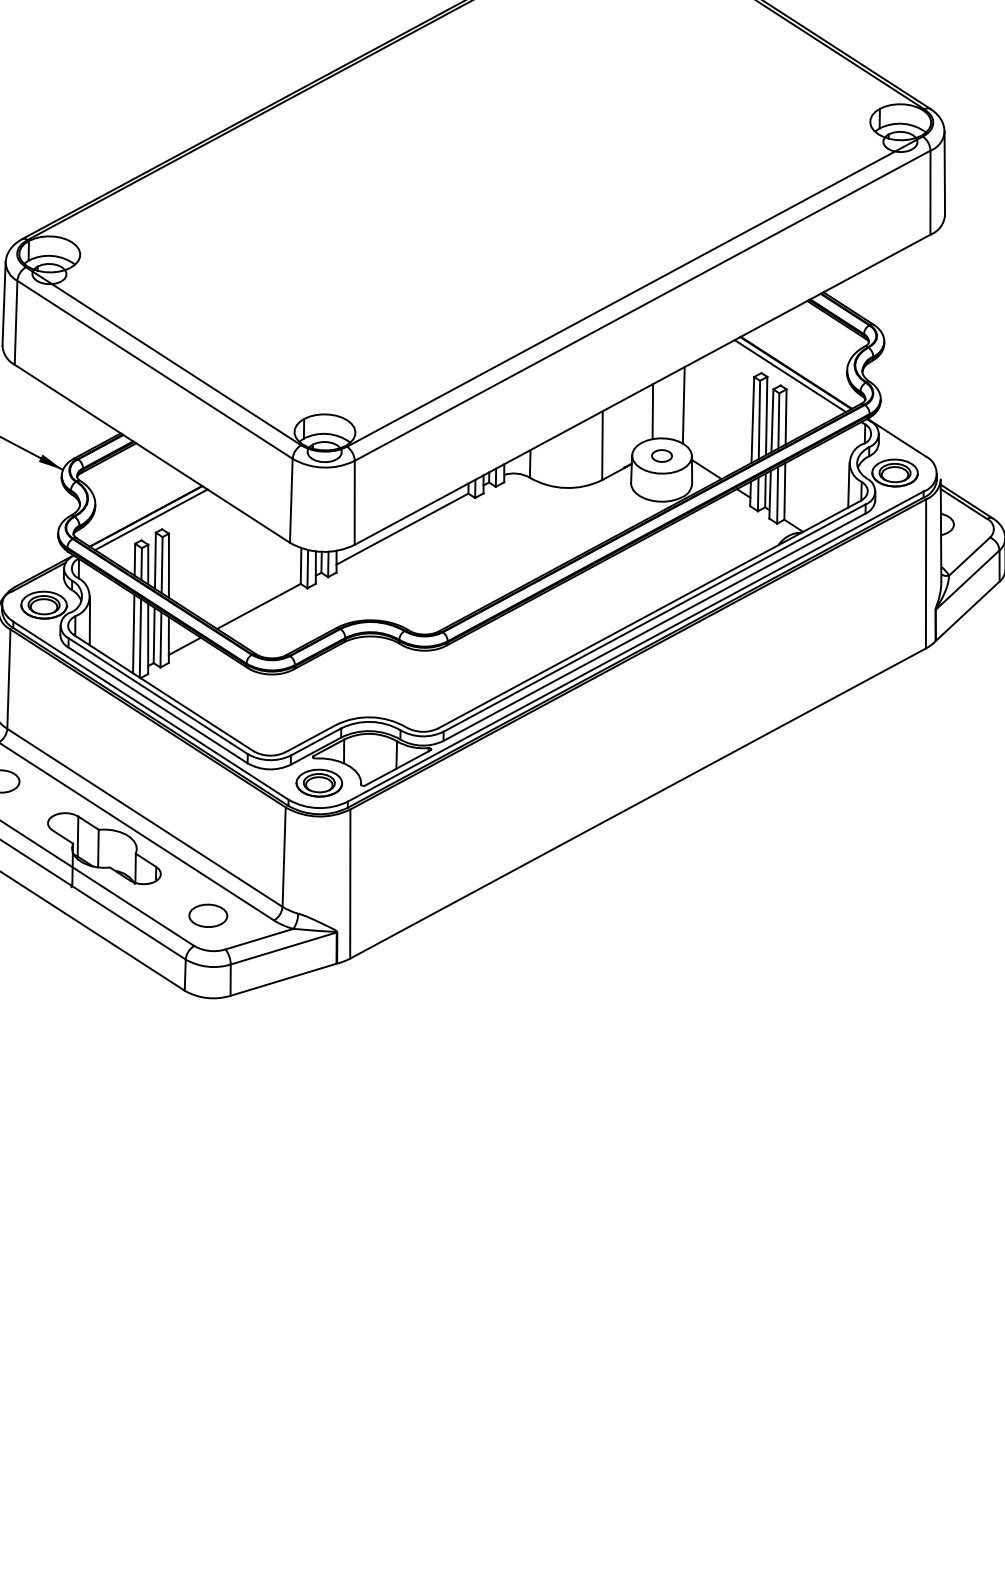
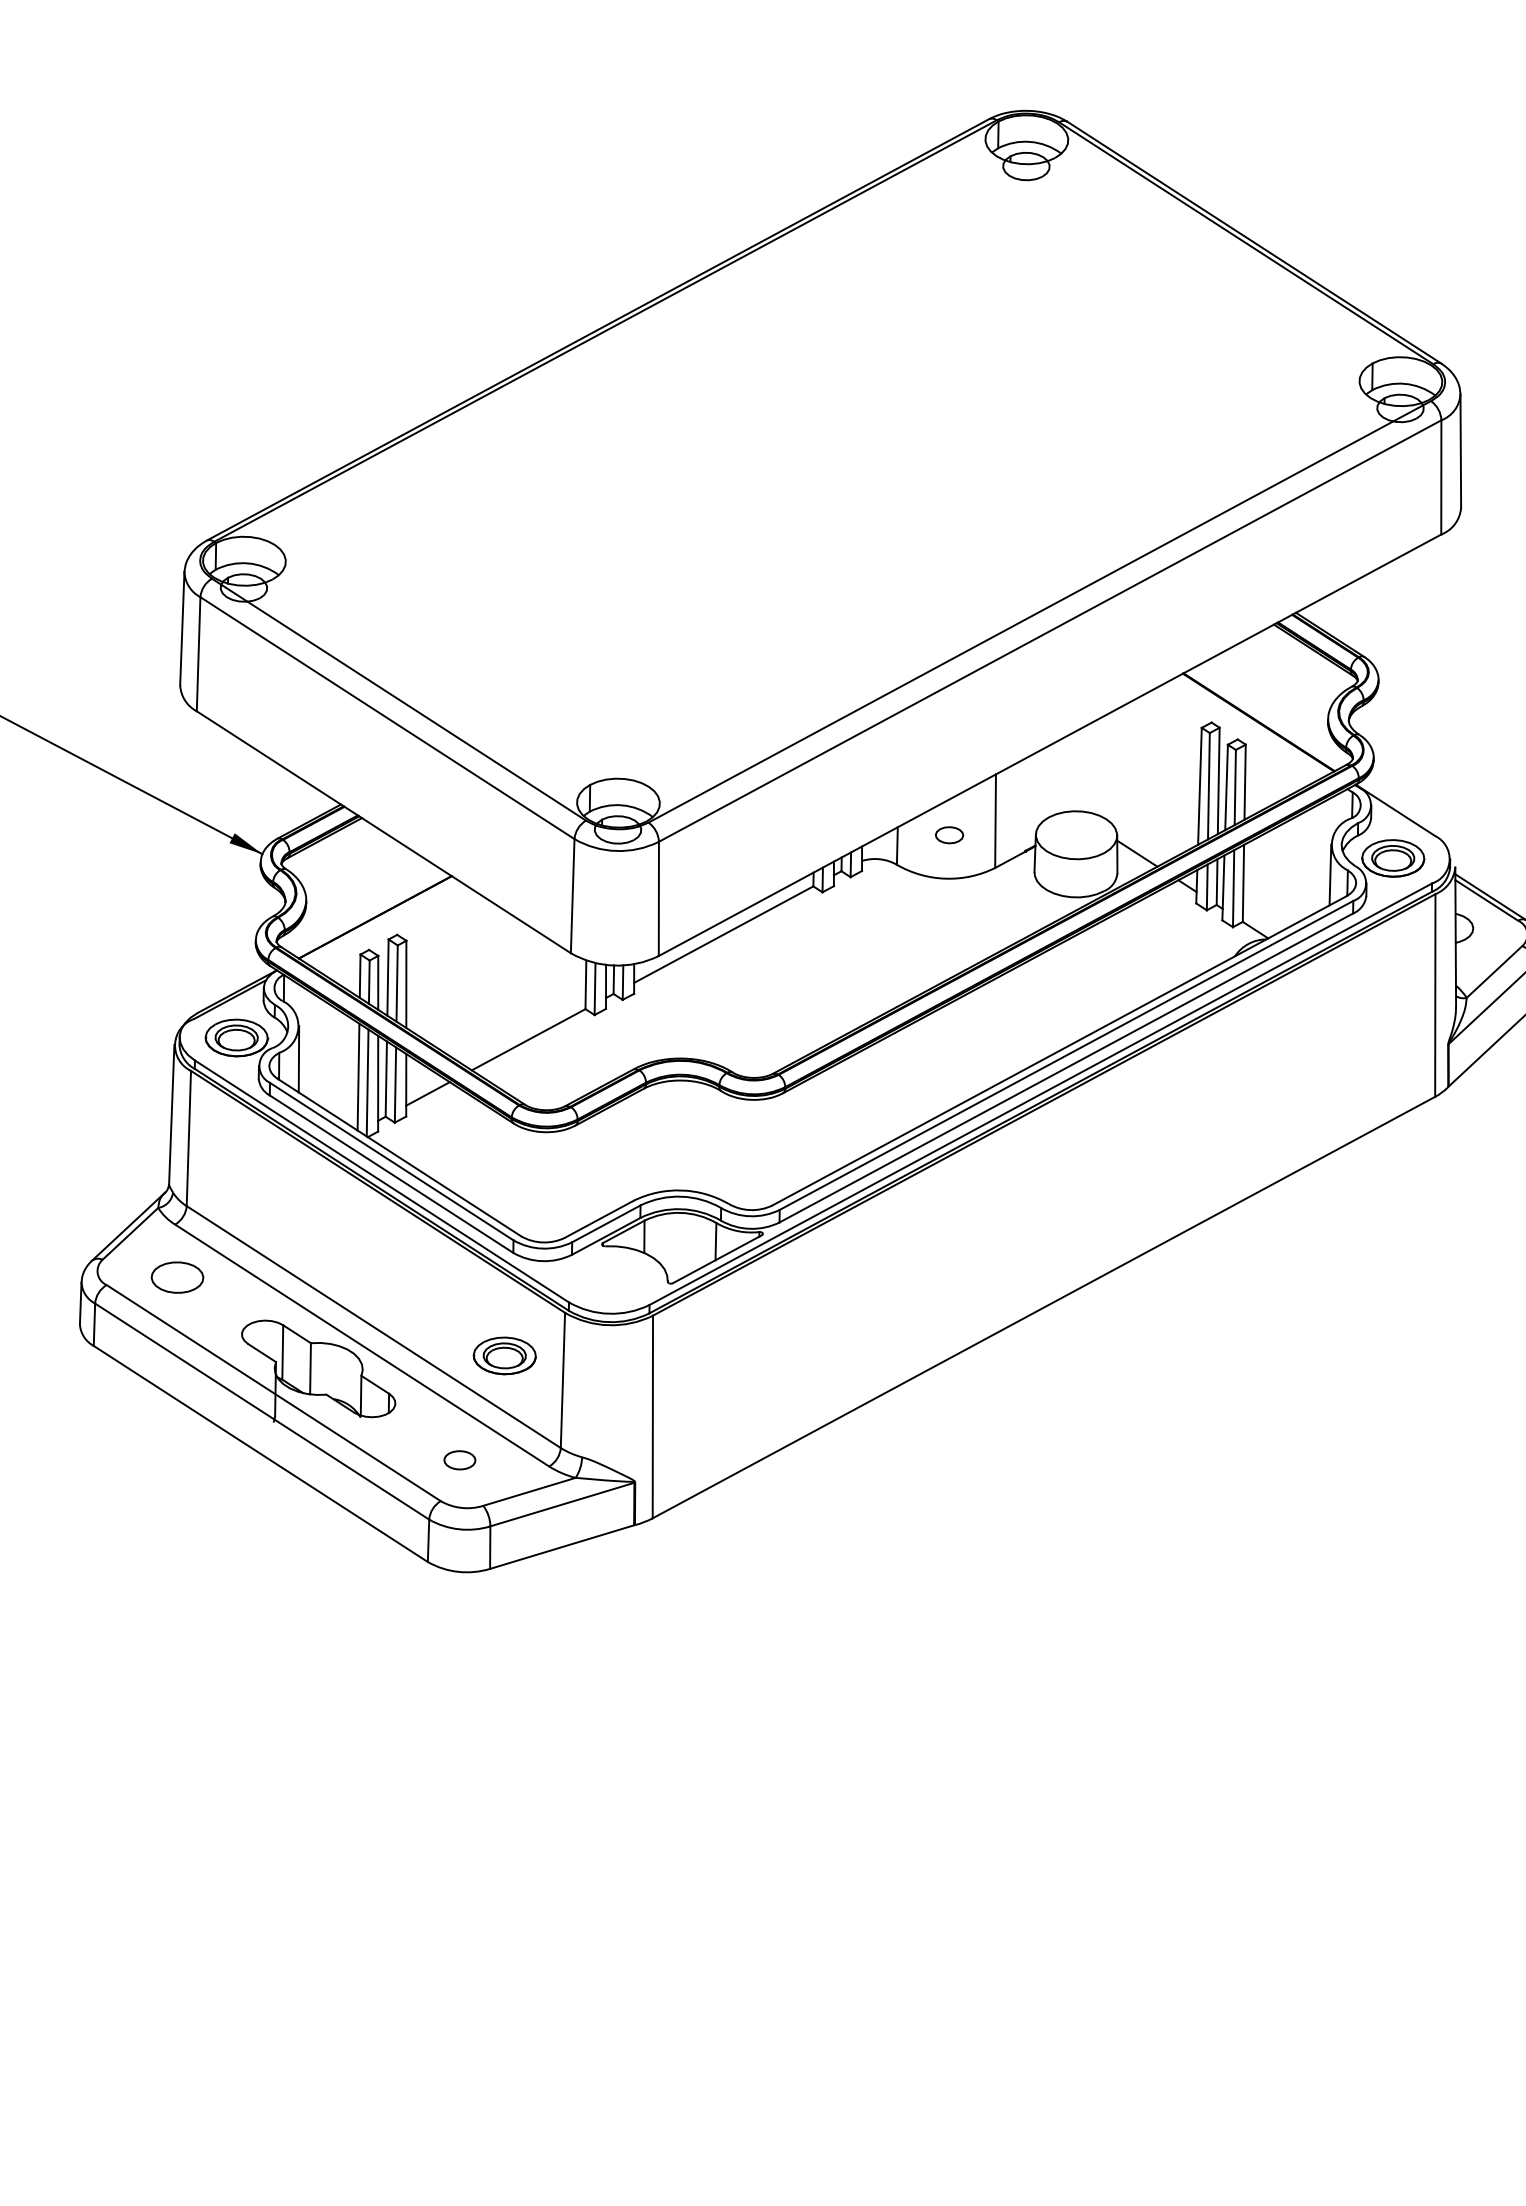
line: (790, 375) -> (1250, 726), removed
line: (683, 405) -> (1105, 766), removed
line: (652, 411) -> (1063, 774), removed
part: (662, 456) -> (949, 835), moved
line: (151, 519) -> (382, 921), removed
part: (319, 782) -> (504, 1355), moved
part: (208, 916) -> (459, 1460), size x0.6

